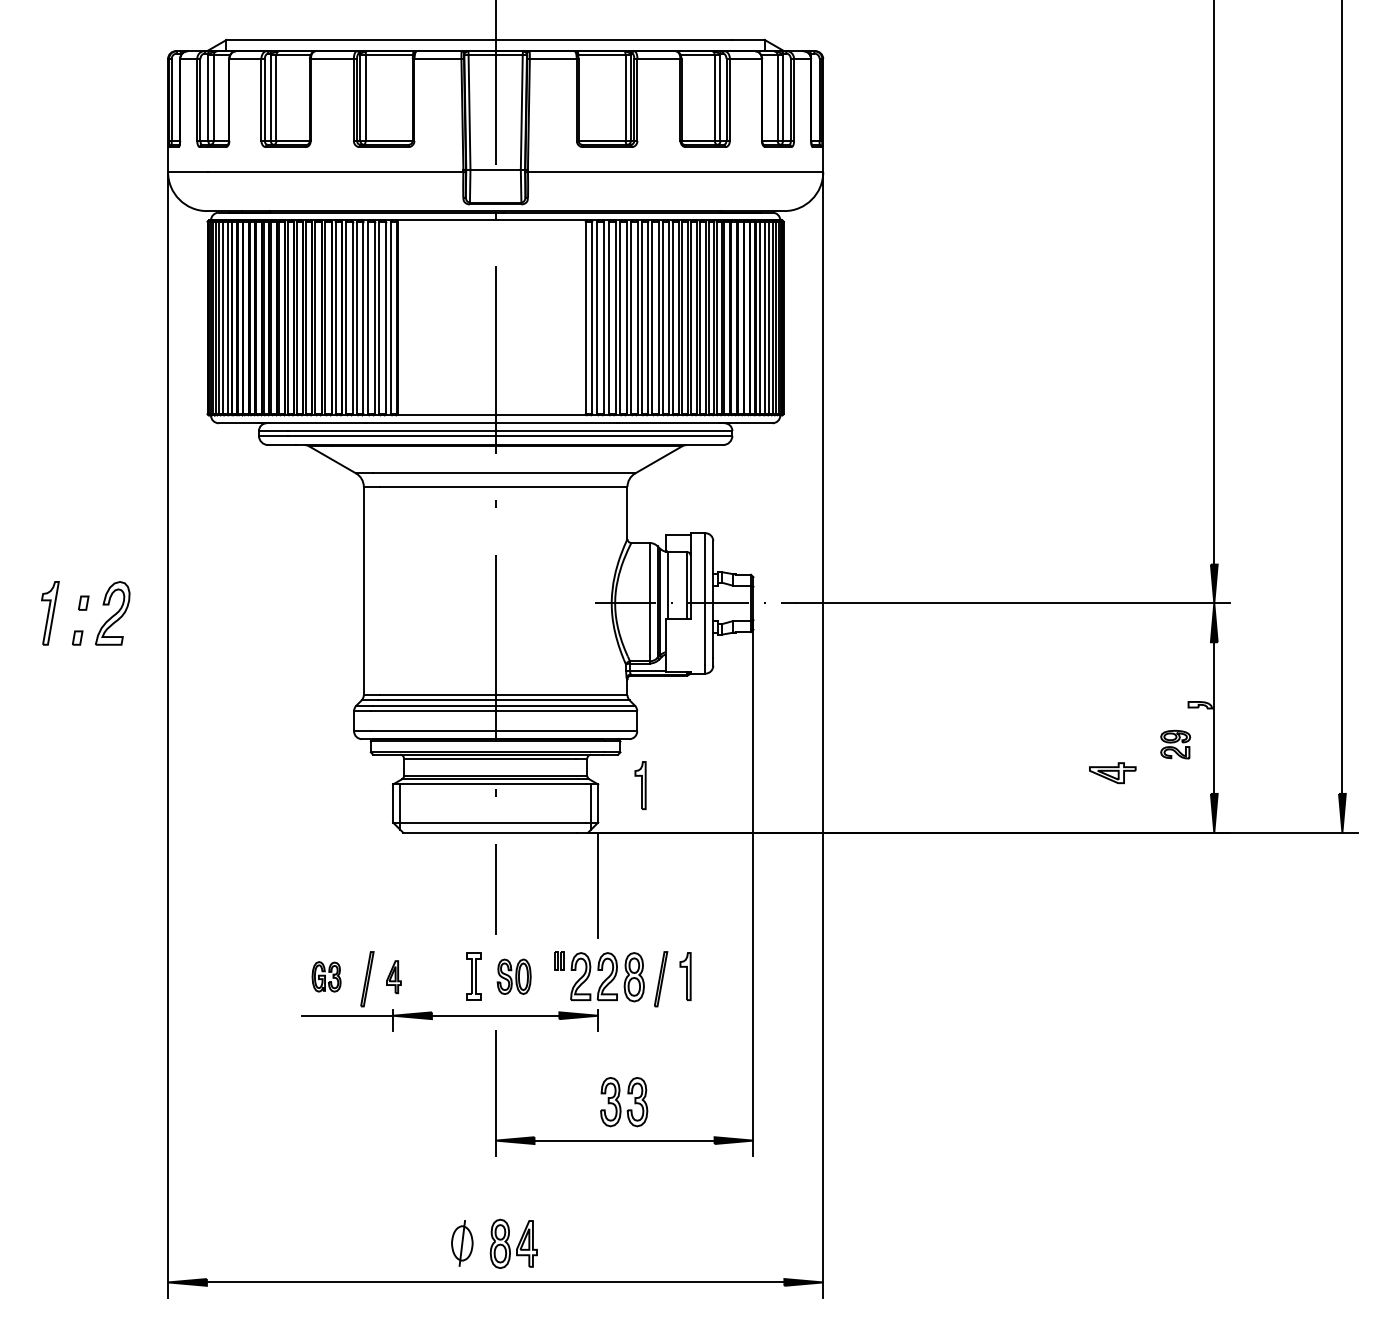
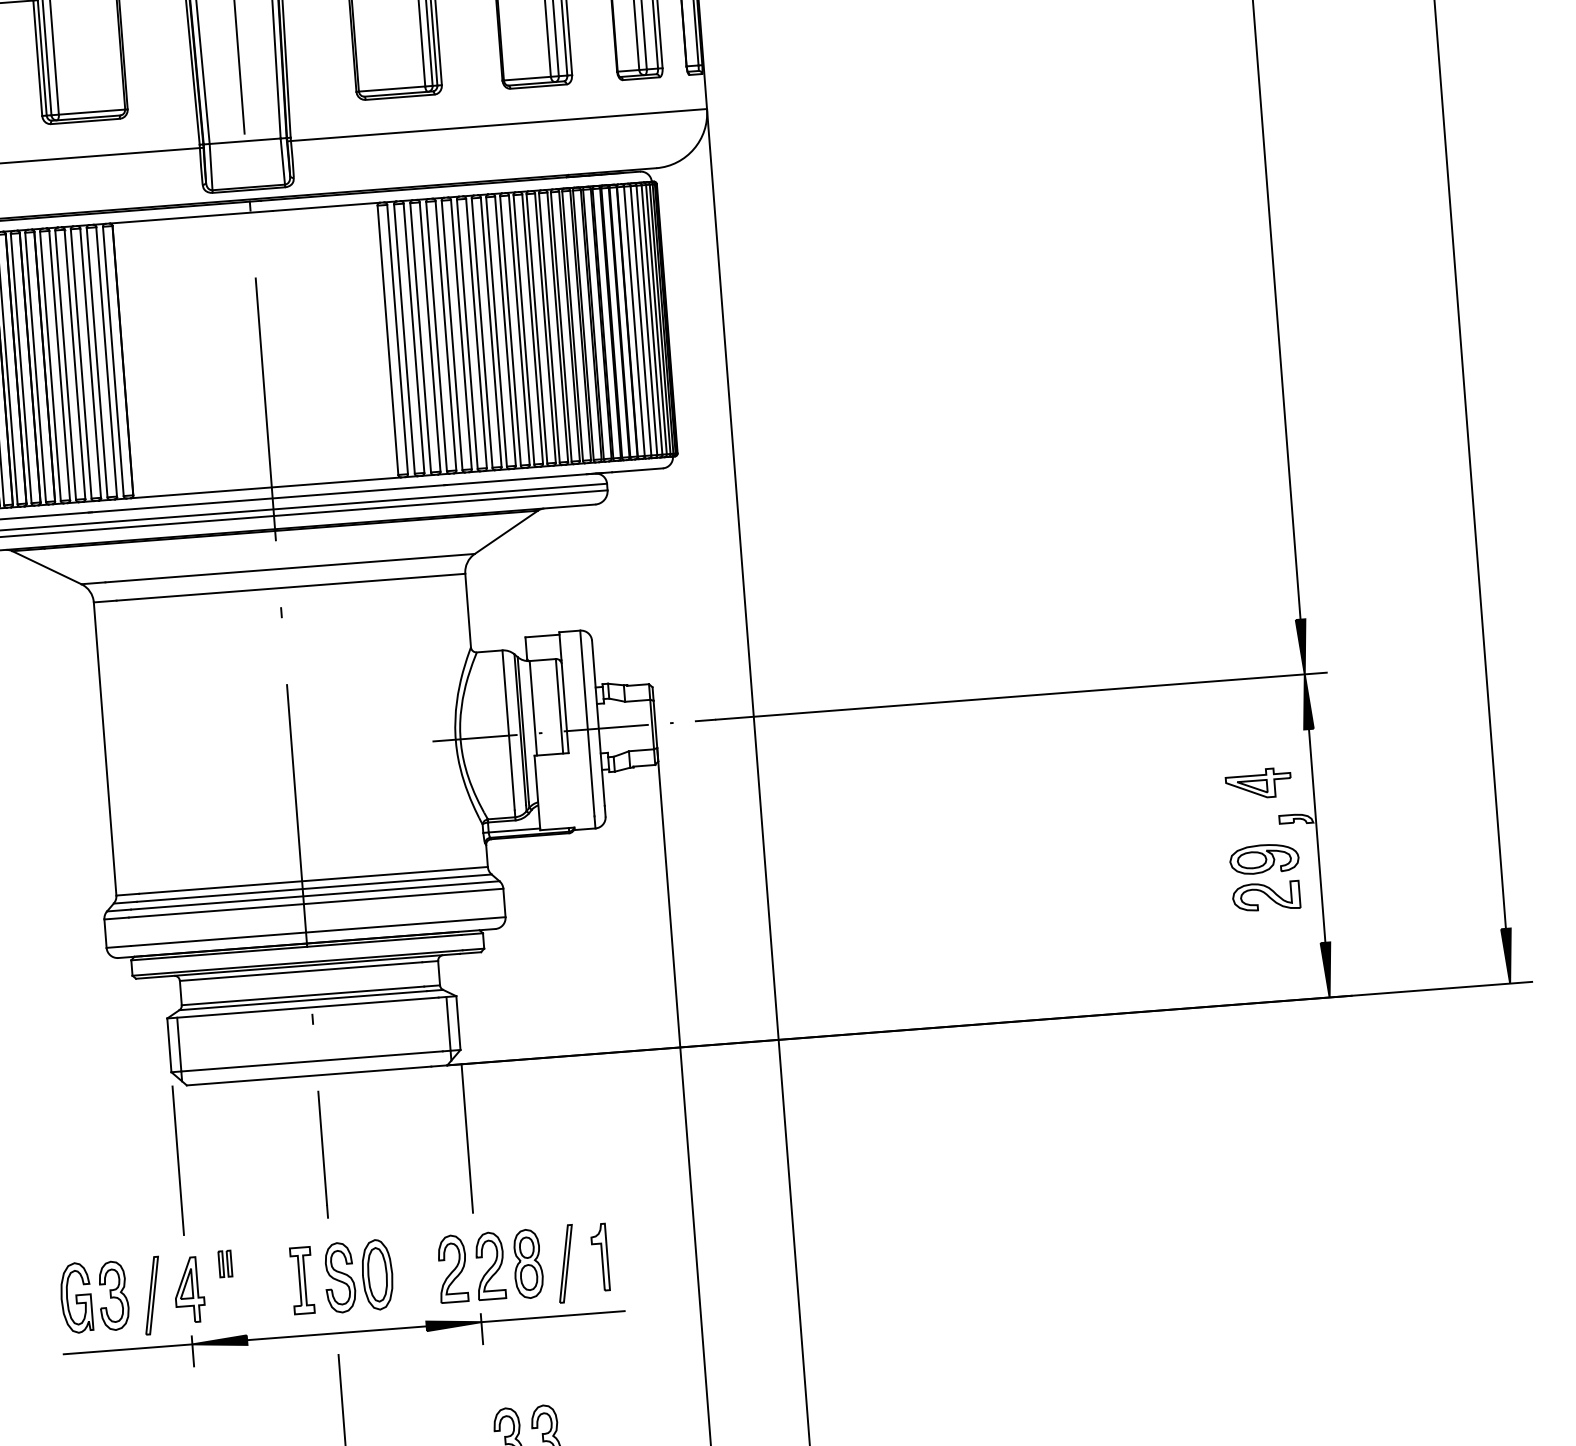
part: (1175, 744) -> (1265, 877), size x1.67
part: (1112, 773) -> (1258, 784), moved
part: (640, 785) -> (516, 993), removed
line: (393, 885) -> (178, 1160), added
part: (559, 960) -> (225, 1263), moved
part: (326, 976) -> (94, 1296), size x1.67
part: (393, 976) -> (188, 1289), size x1.43
part: (513, 976) -> (357, 1276), size x1.43
line: (648, 1015) -> (552, 1316), added

